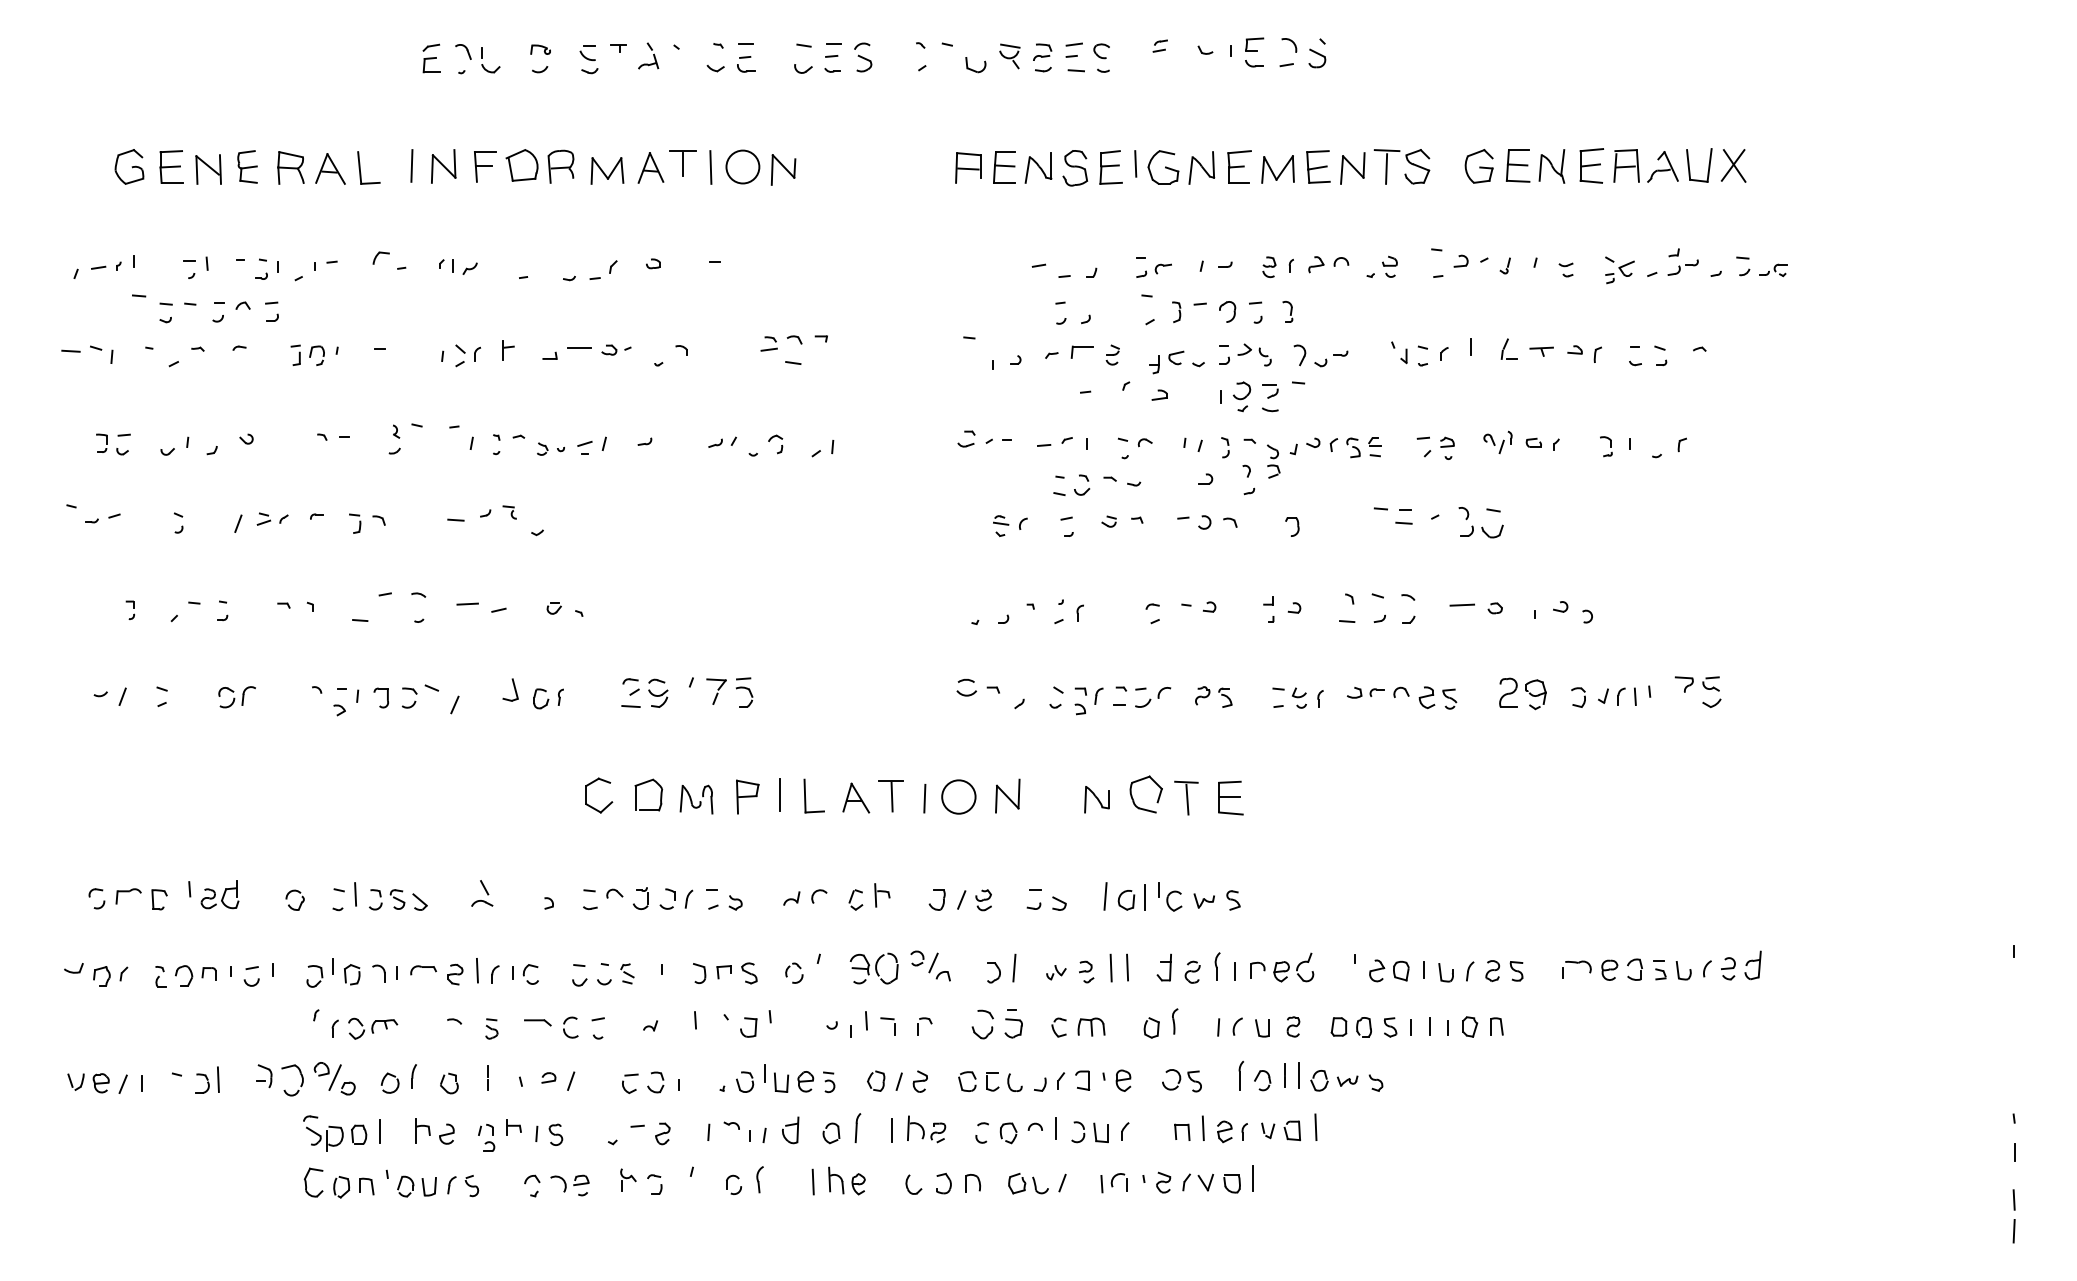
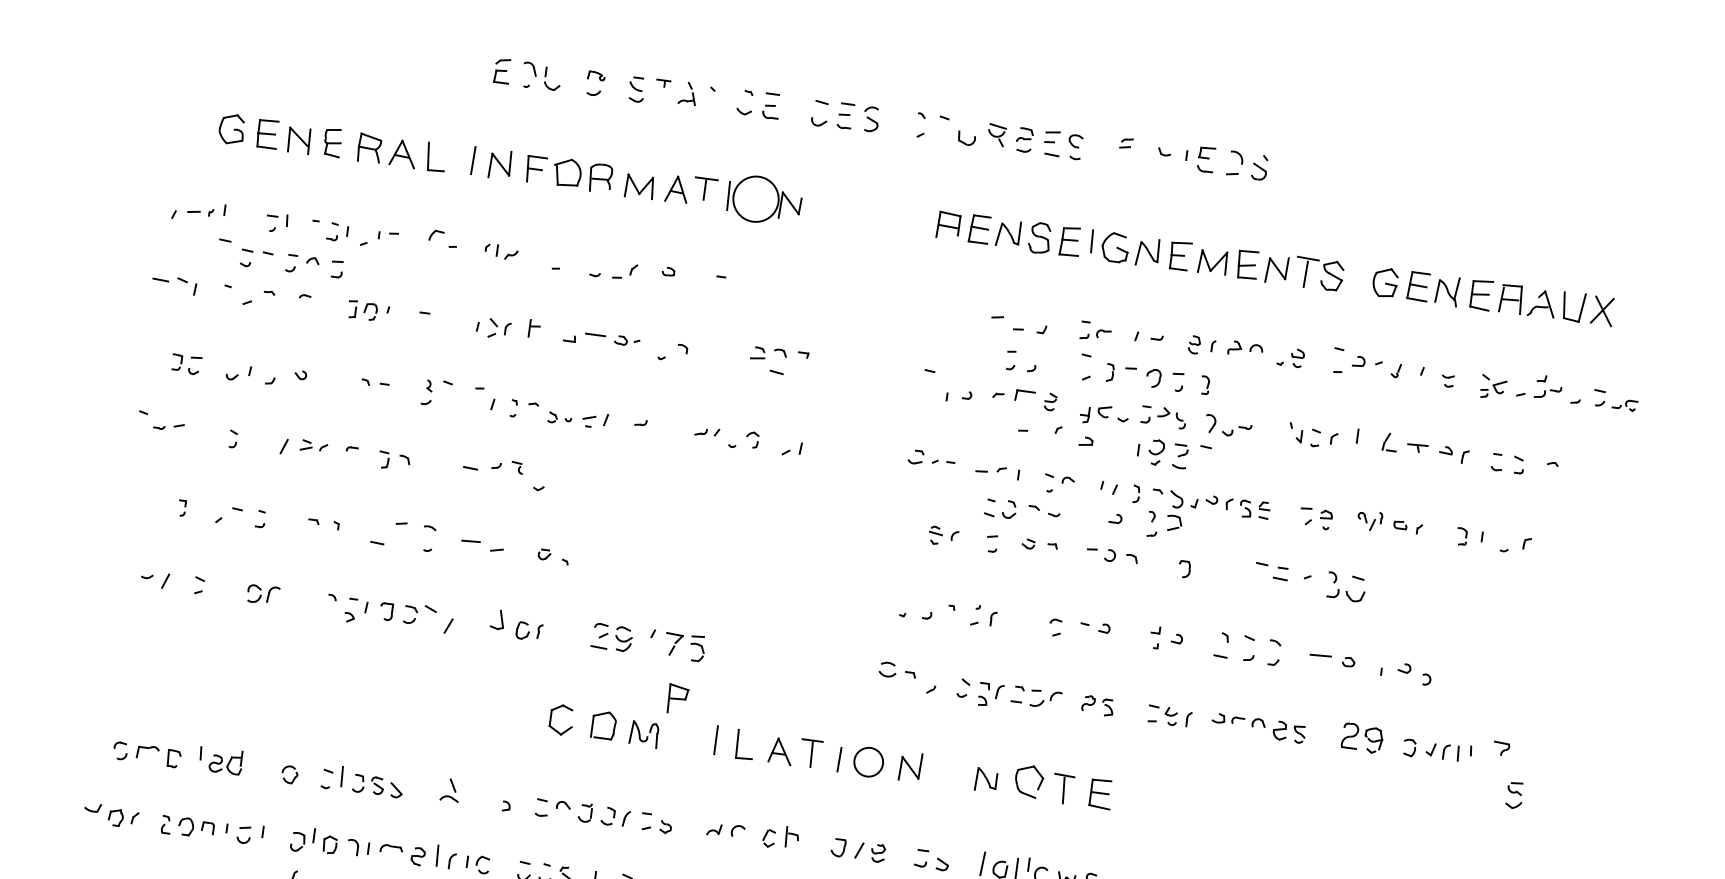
circle: (742, 166) -> (755, 198), size x1.6
part: (1273, 461) -> (1175, 511), size x1.4
part: (1711, 691) -> (1514, 794), moved
part: (747, 796) -> (677, 698), moved

